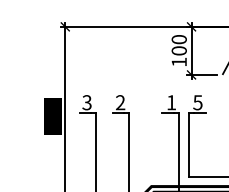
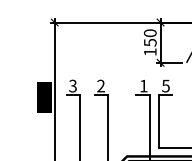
text: (178, 50) -> (149, 42), 100 -> 150

